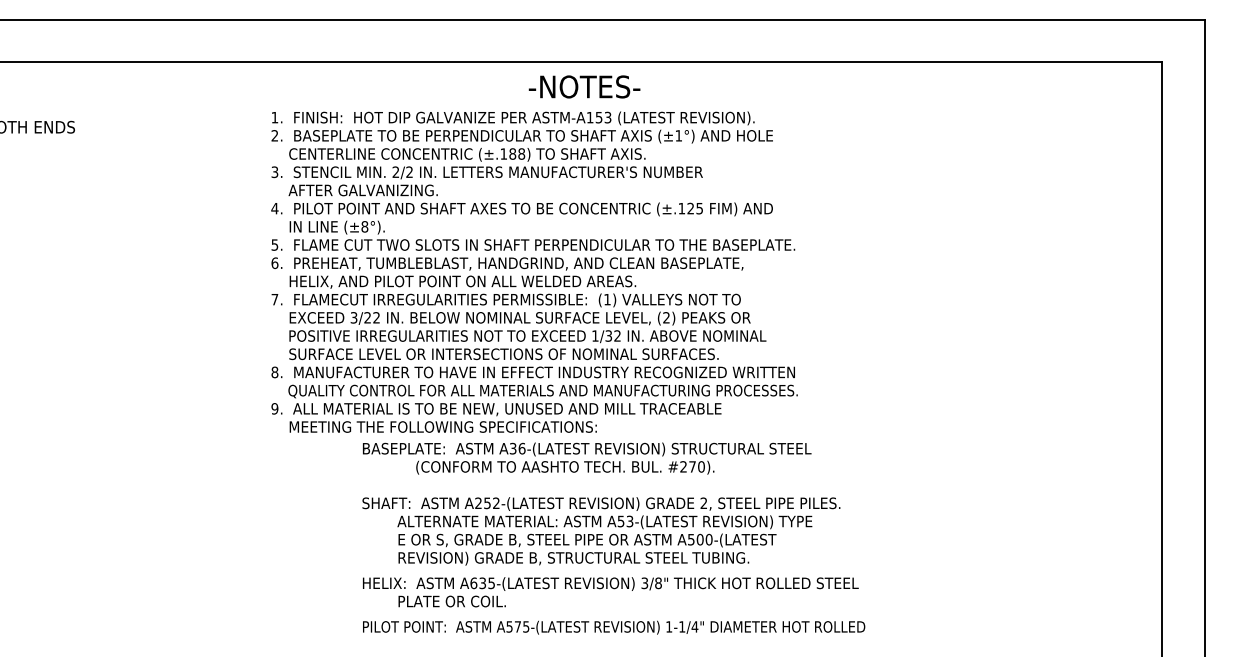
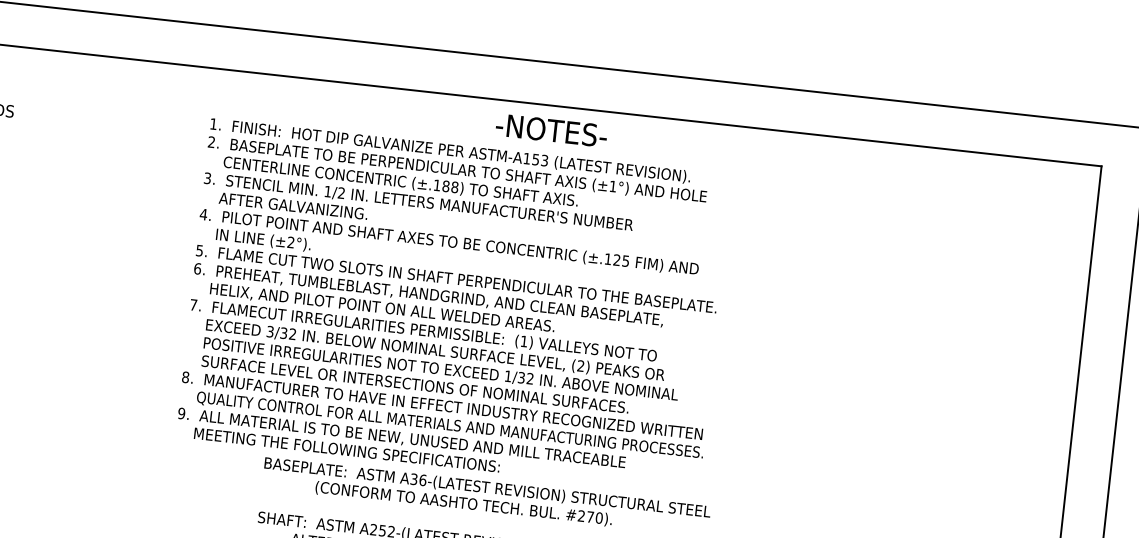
text: (584, 86) -> (551, 130), moved
text: (395, 171) -> (327, 190), 2/2 -> 1/2
text: (364, 226) -> (290, 242), (±8°). -> (±2°).
text: (367, 317) -> (283, 332), 3/22 -> 3/32

